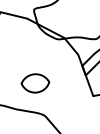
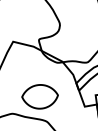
part: (34, 82) -> (39, 96), size x1.67

